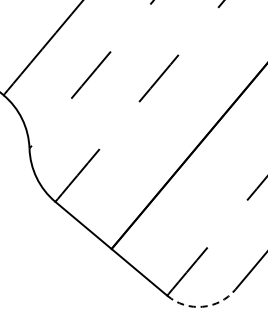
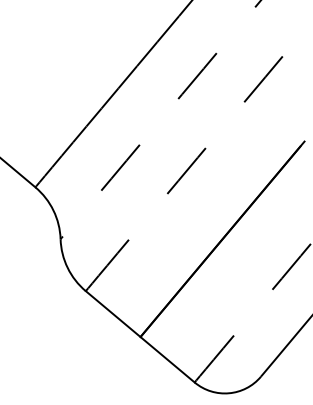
arc: (203, 307) -> (229, 393), dashed -> solid

